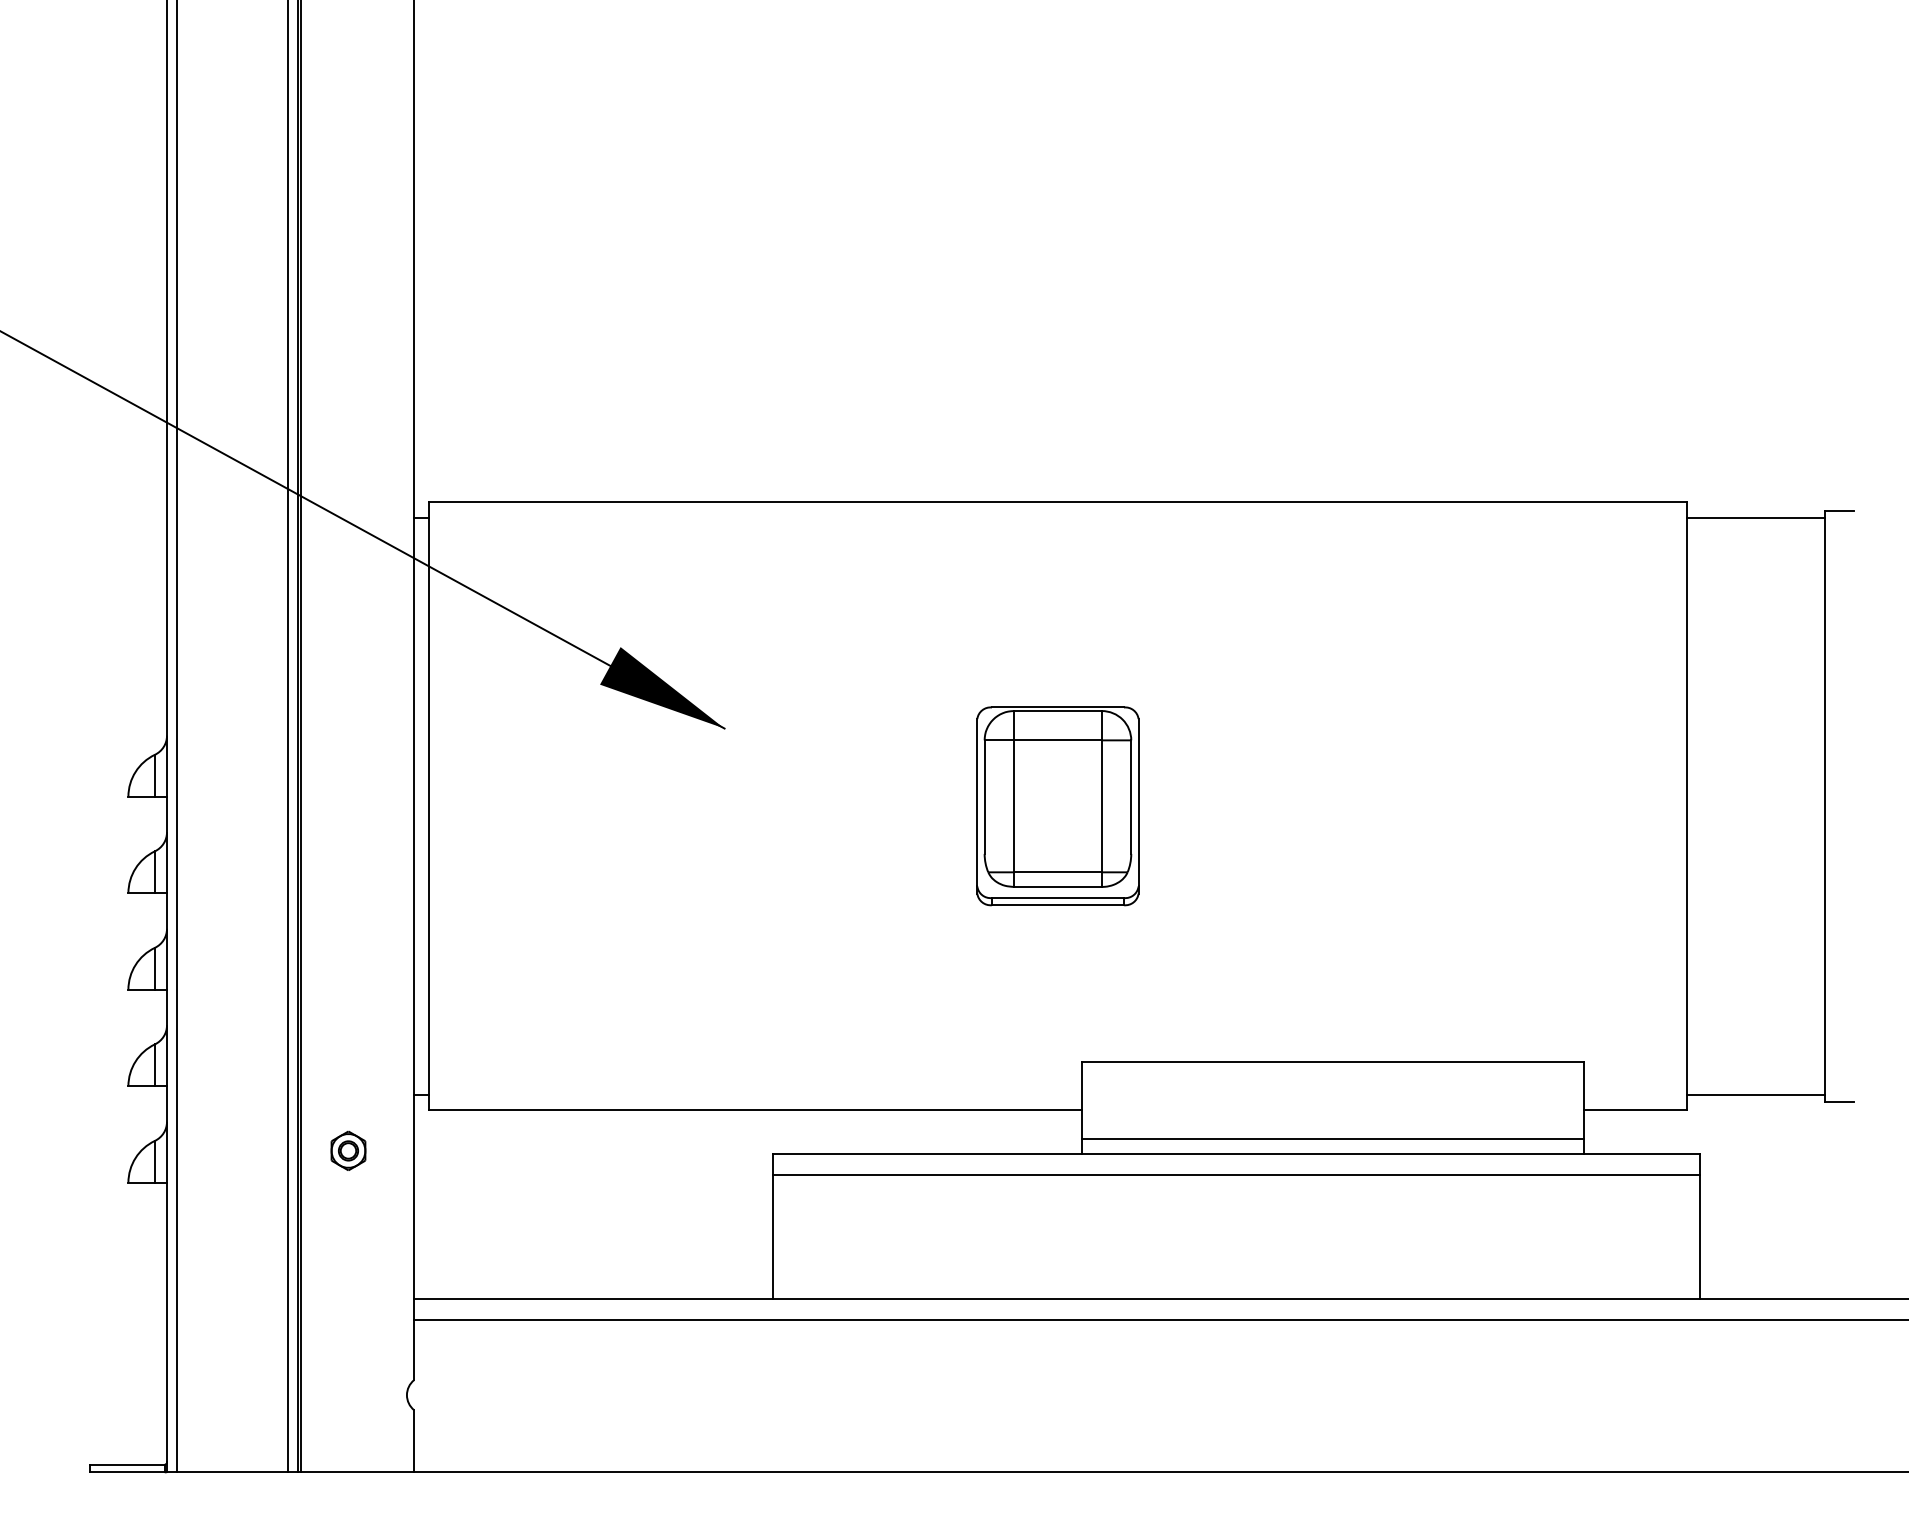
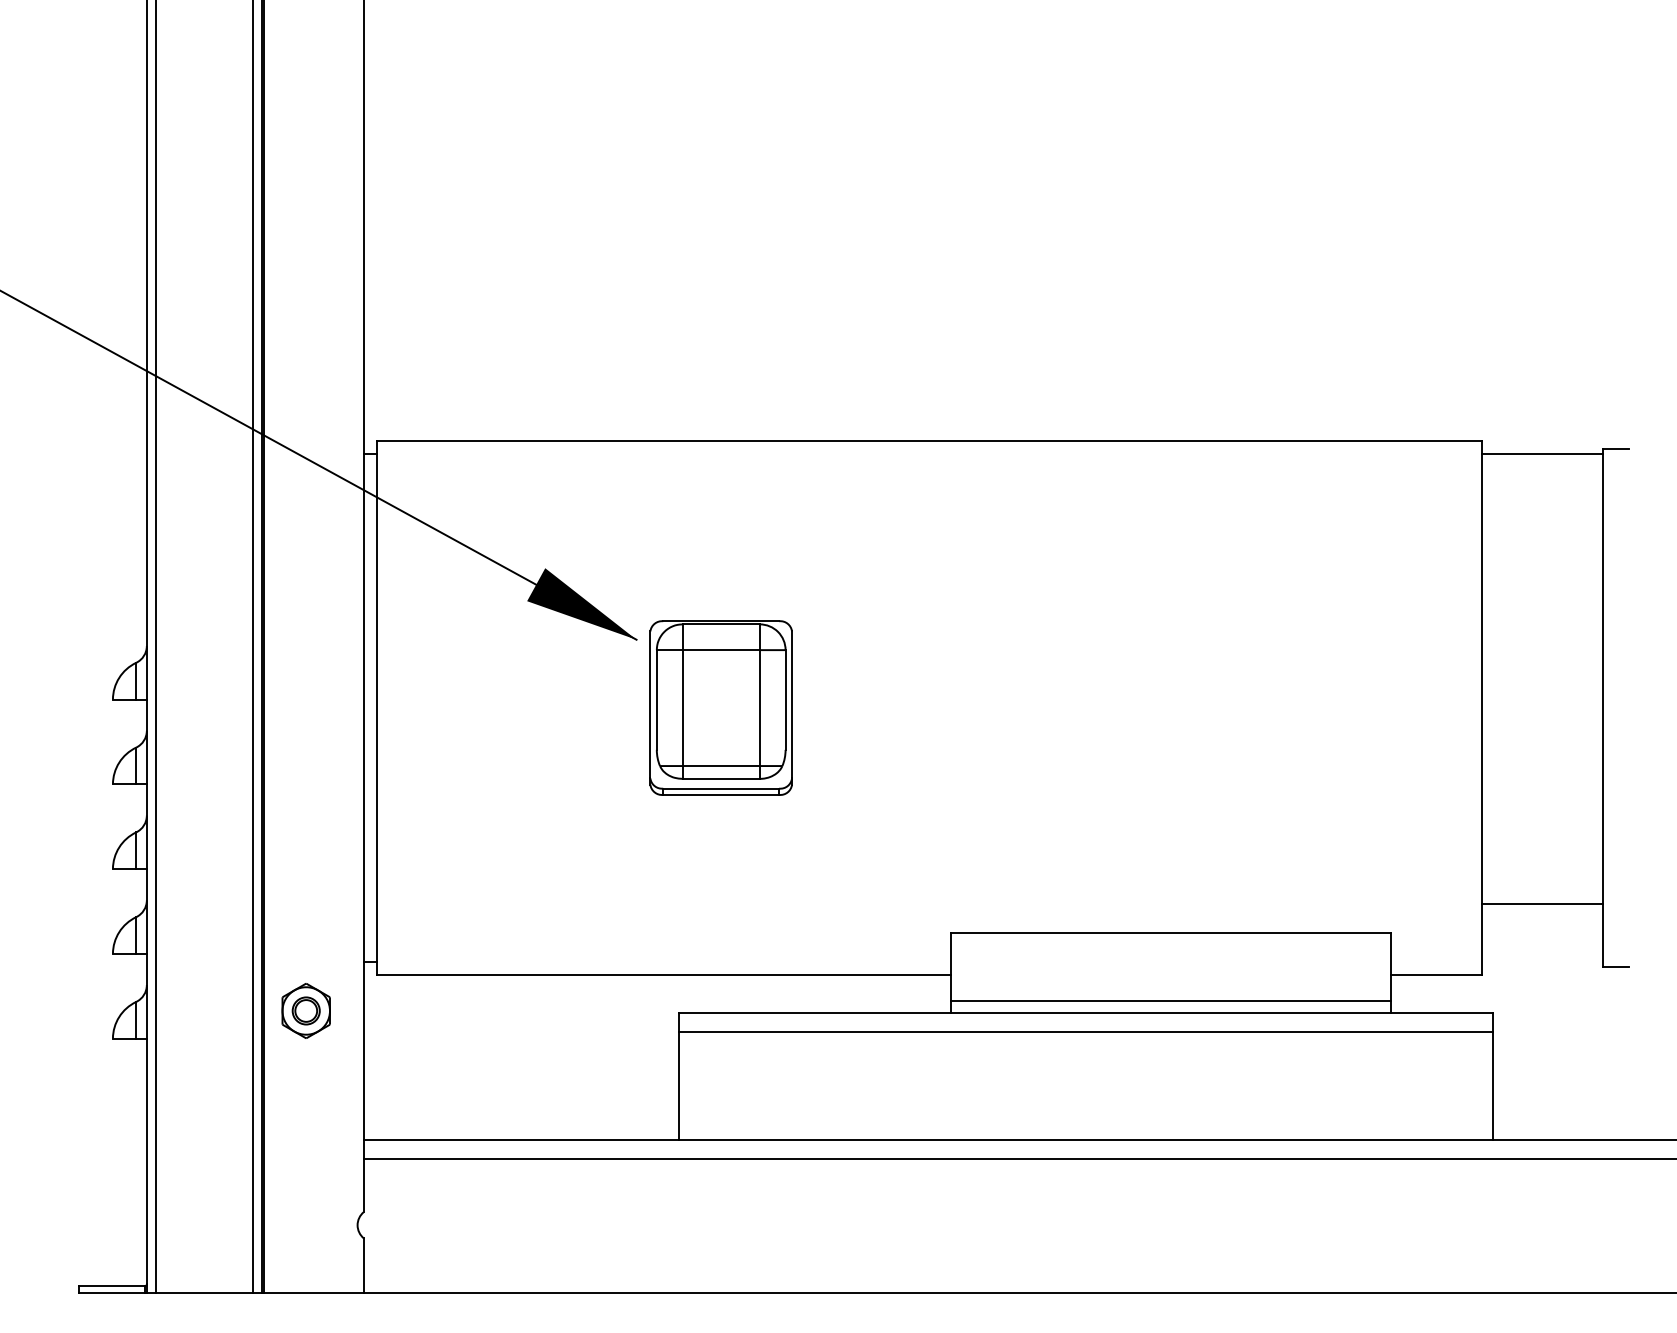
part: (1057, 806) -> (720, 708), moved
line: (1756, 1095) -> (1542, 904), moved
part: (348, 1150) -> (306, 1010), size x1.6

